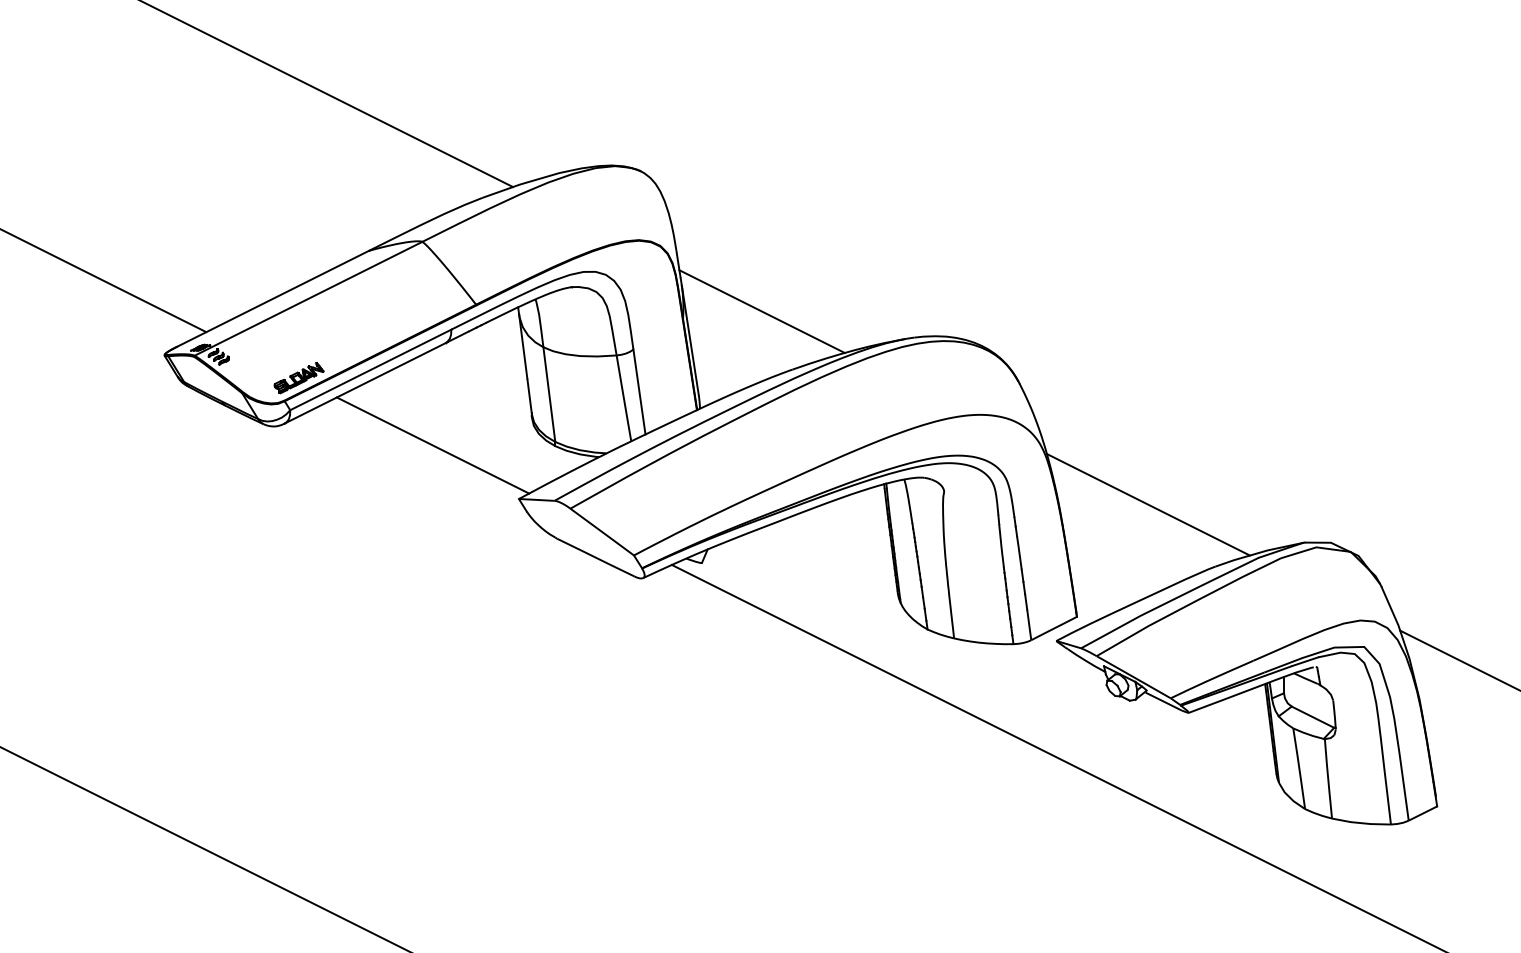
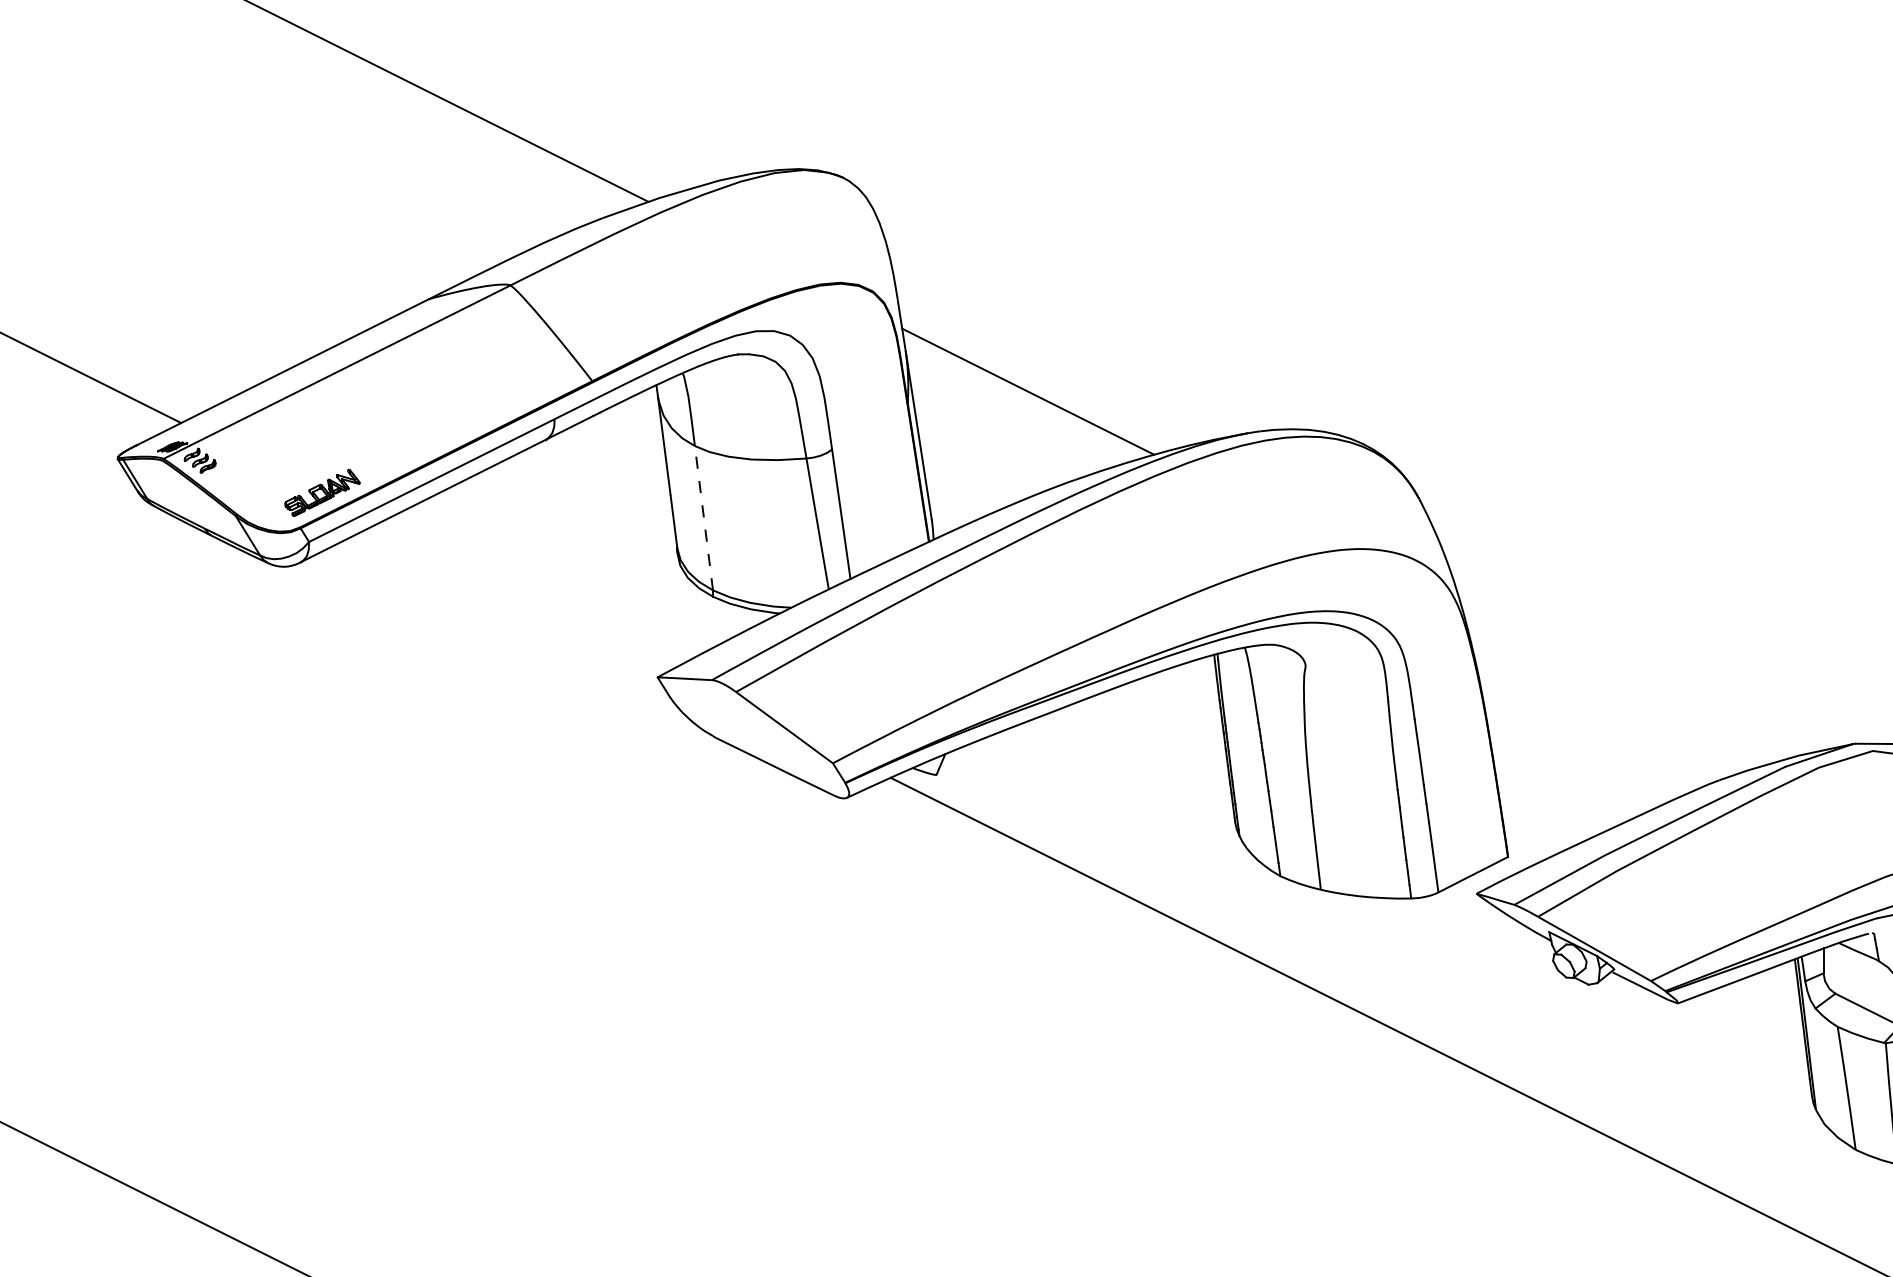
line: (549, 394) -> (704, 518), solid -> dashed
line: (432, 445) -> (525, 595), removed
line: (1147, 504) -> (1615, 685), removed

